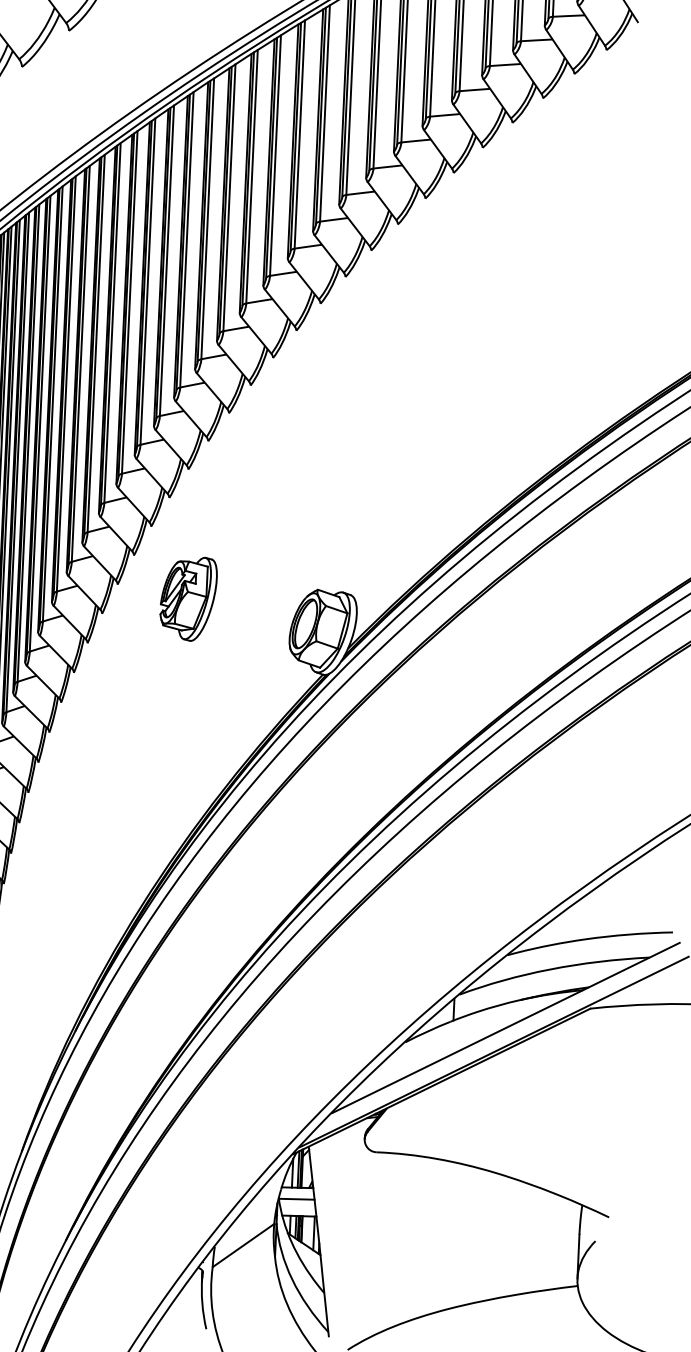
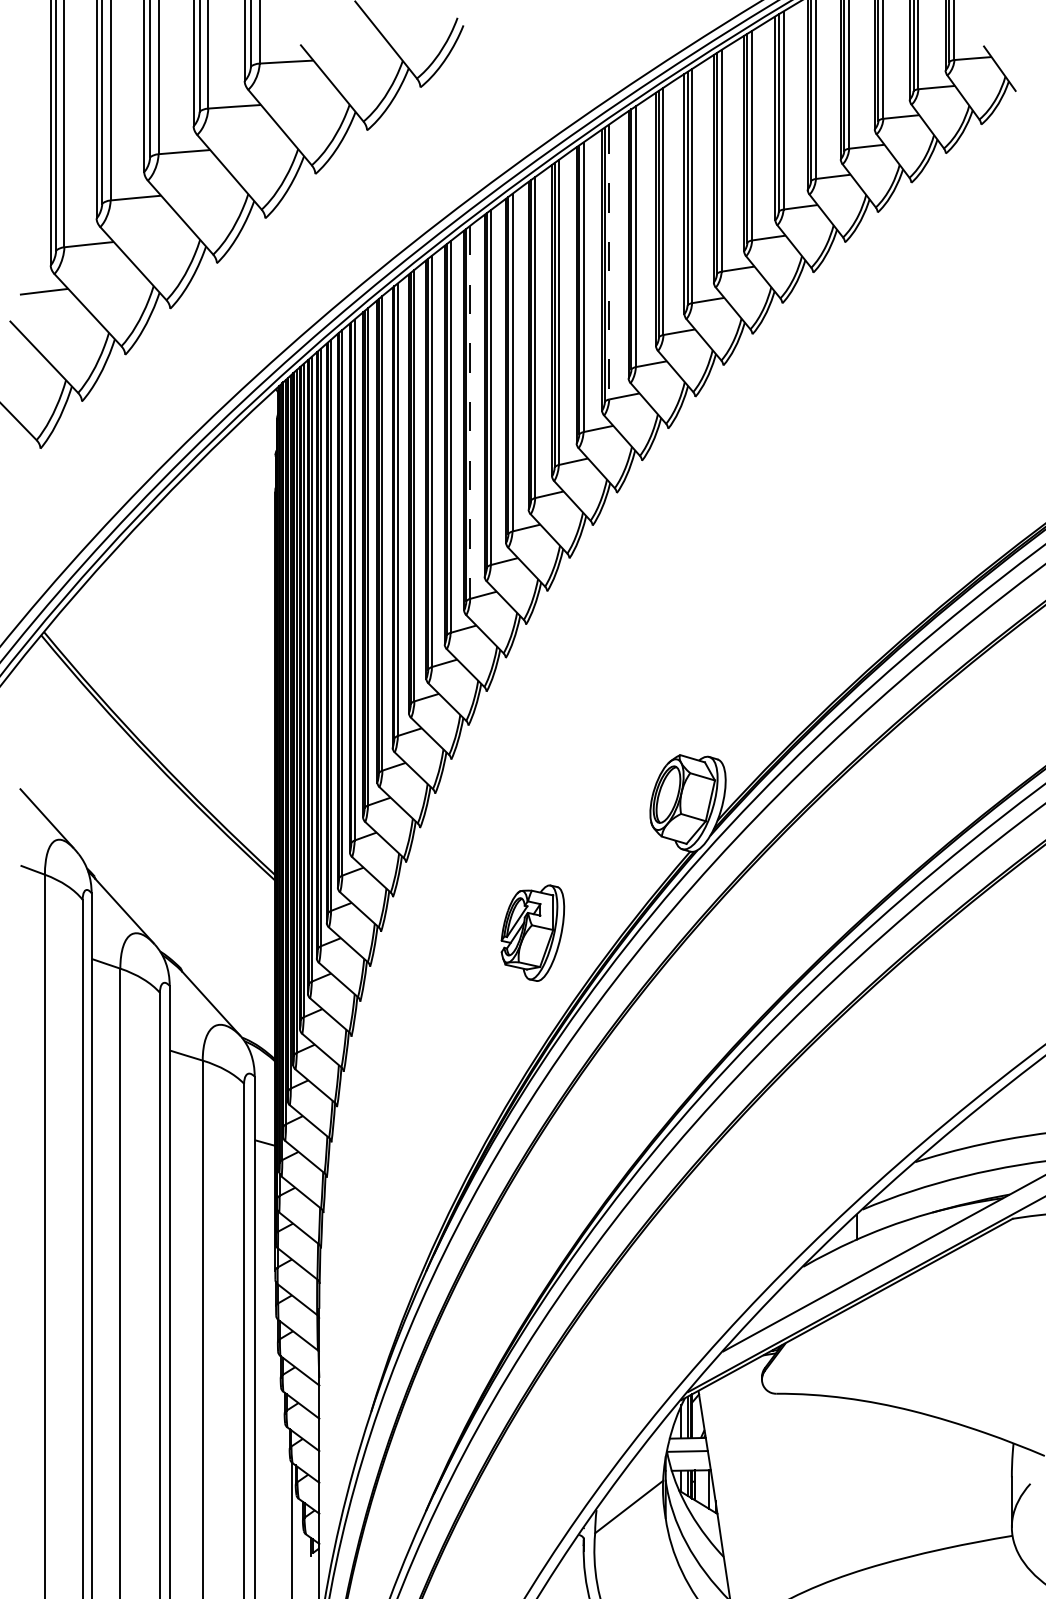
line: (275, 156) -> (609, 262), solid -> dashed
line: (148, 281) -> (470, 412), solid -> dashed
part: (188, 598) -> (532, 932), moved

